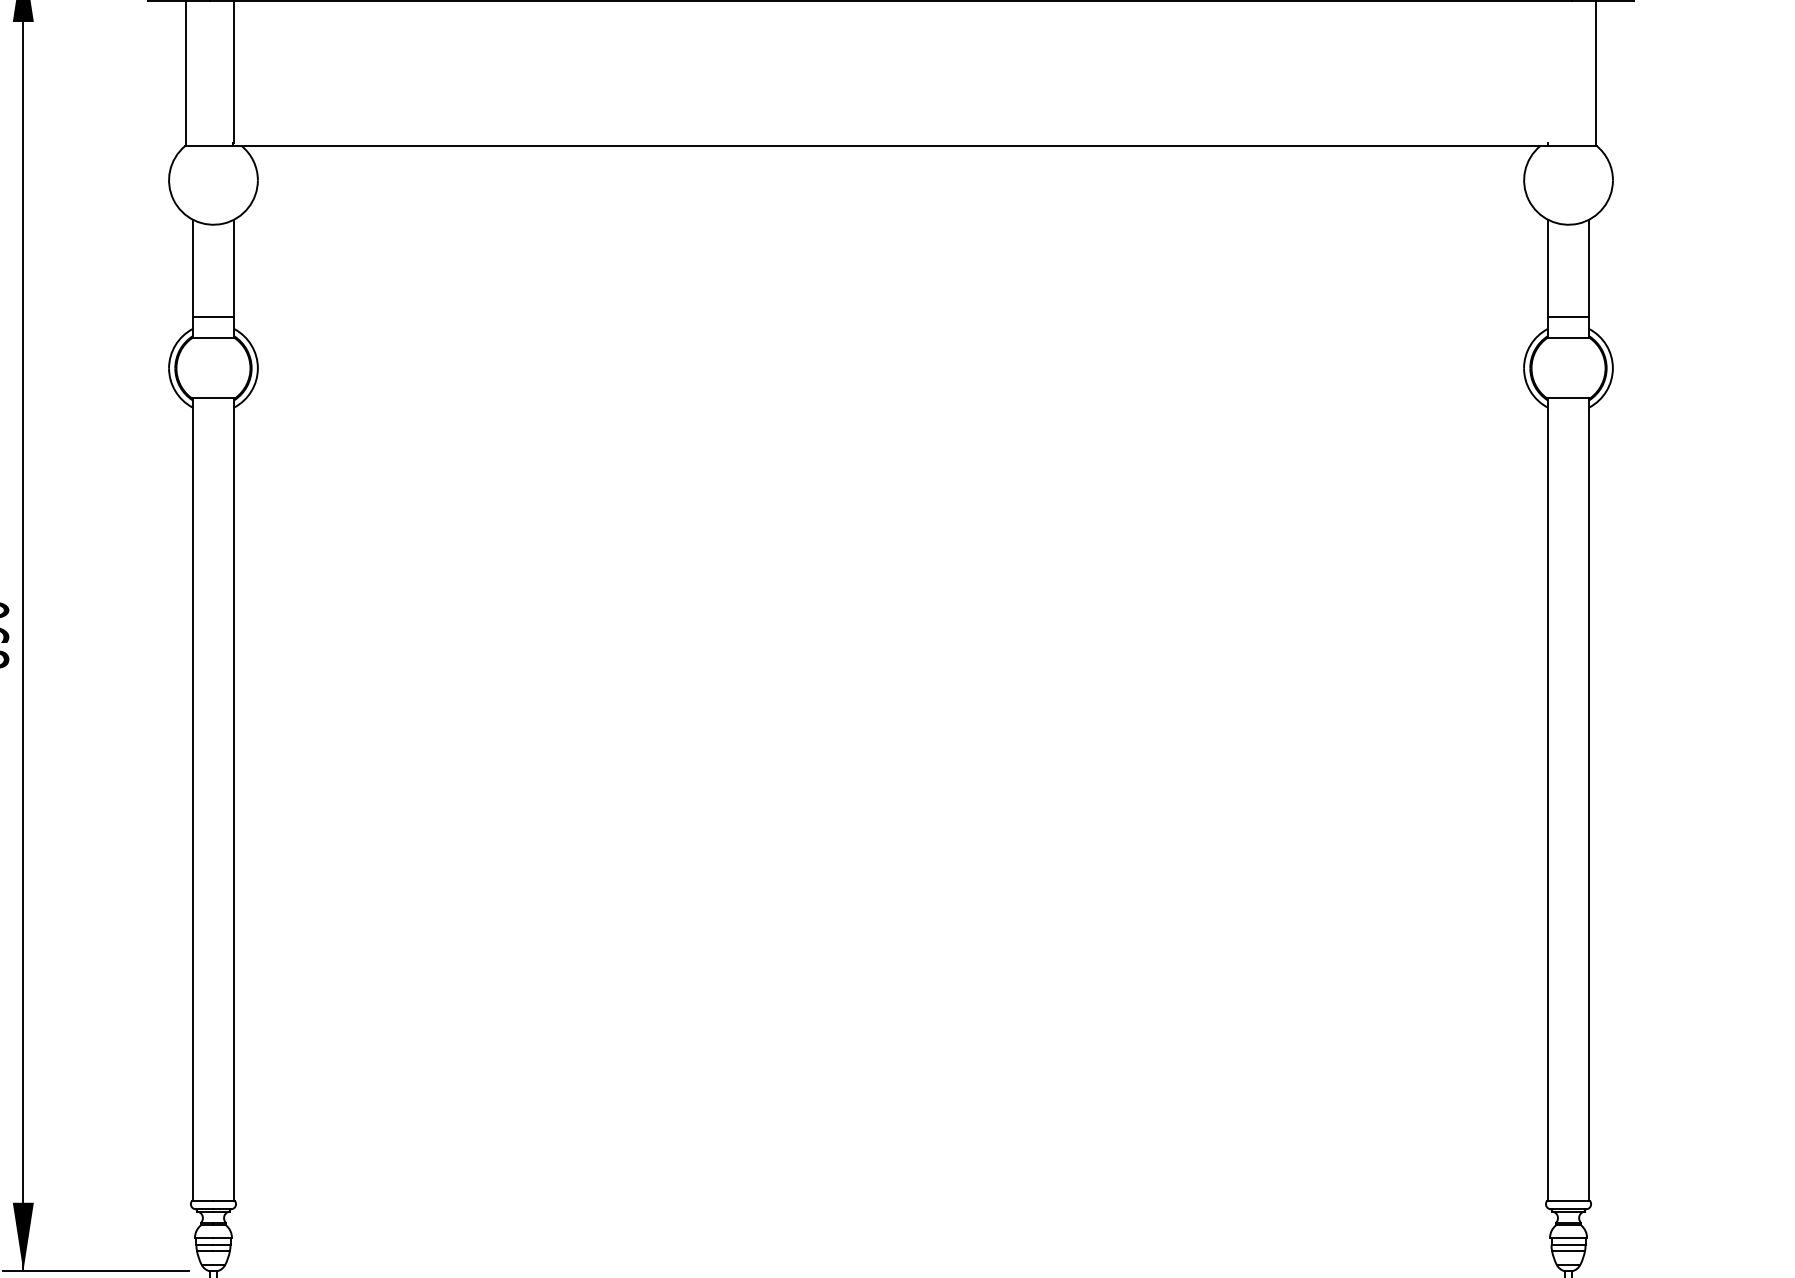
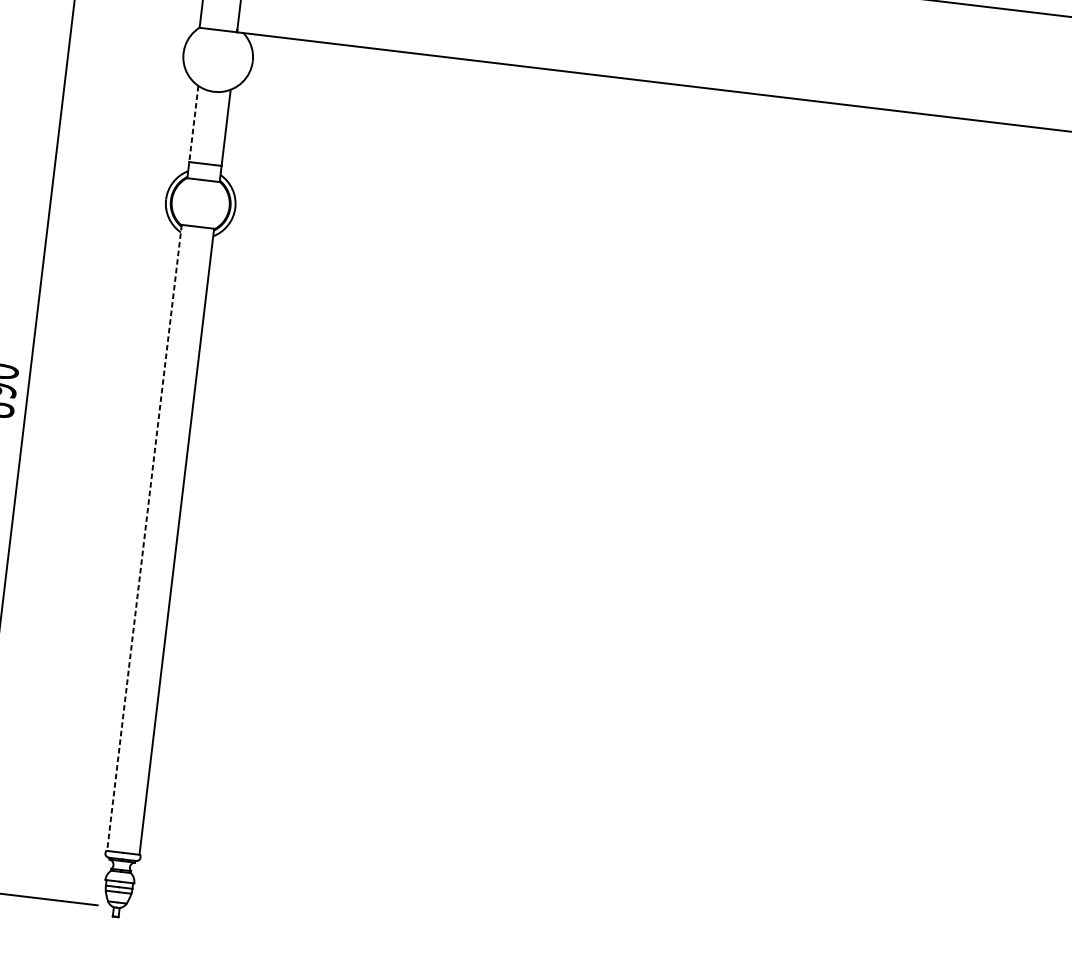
line: (192, 268) -> (193, 123), solid -> dashed
line: (192, 799) -> (144, 537), solid -> dashed

